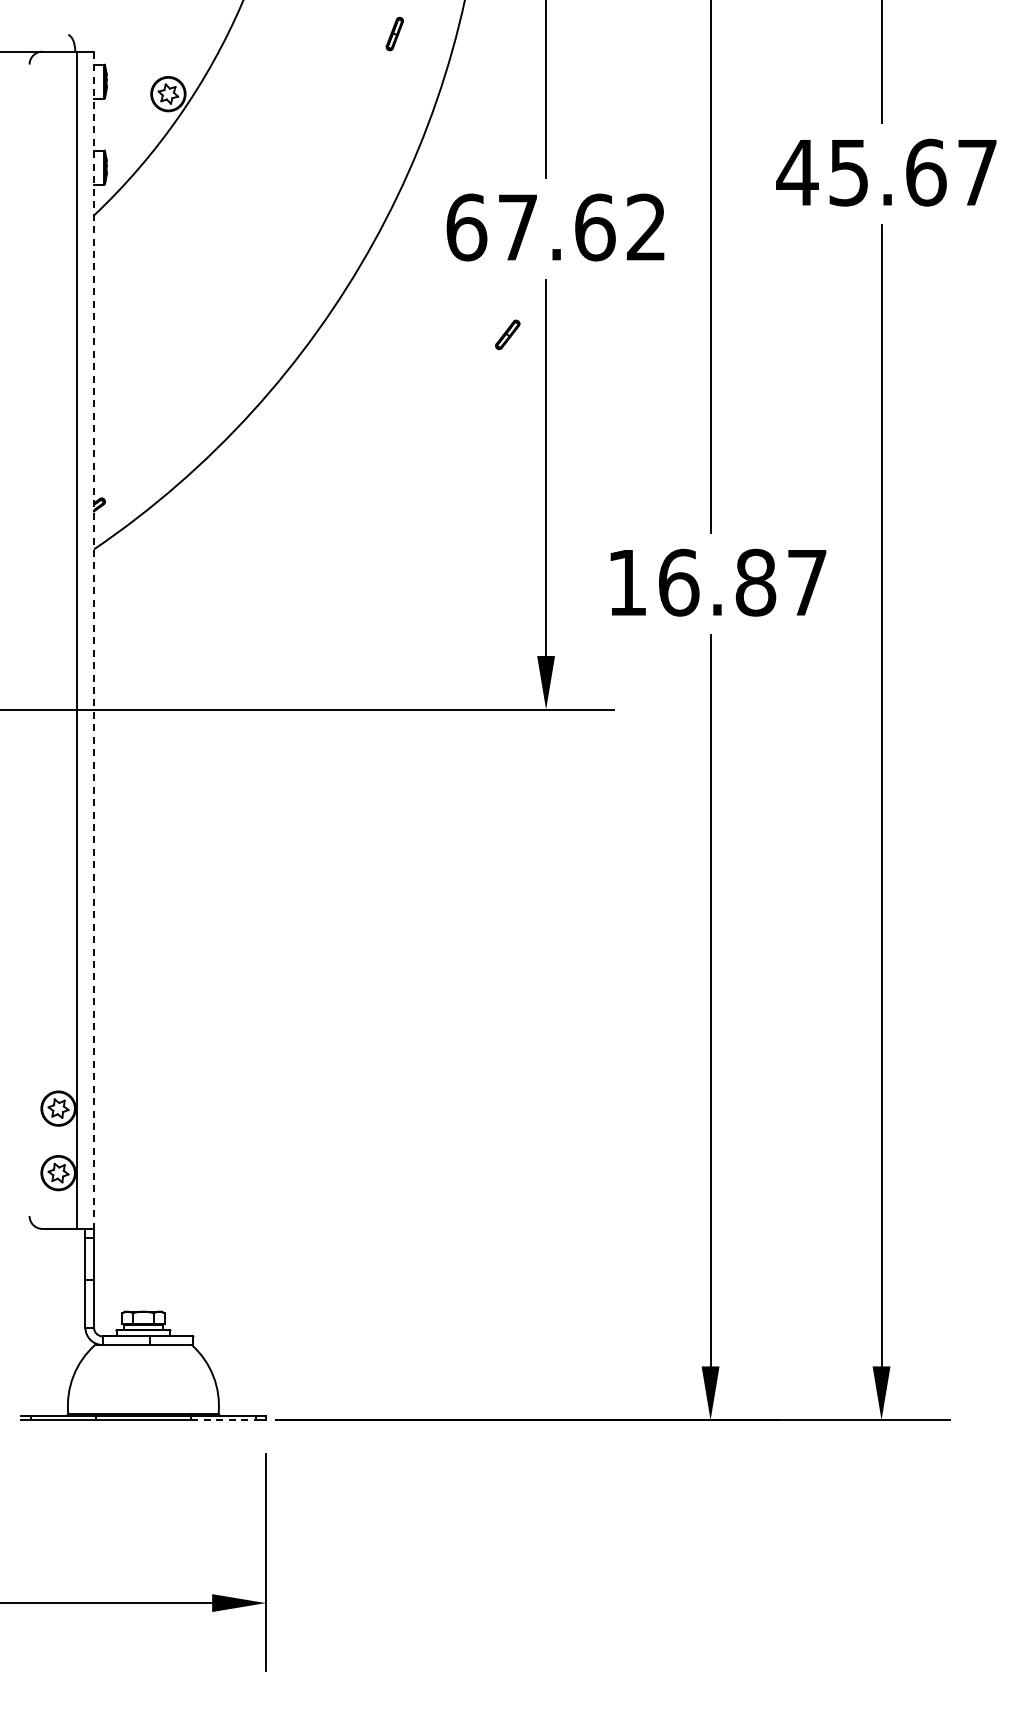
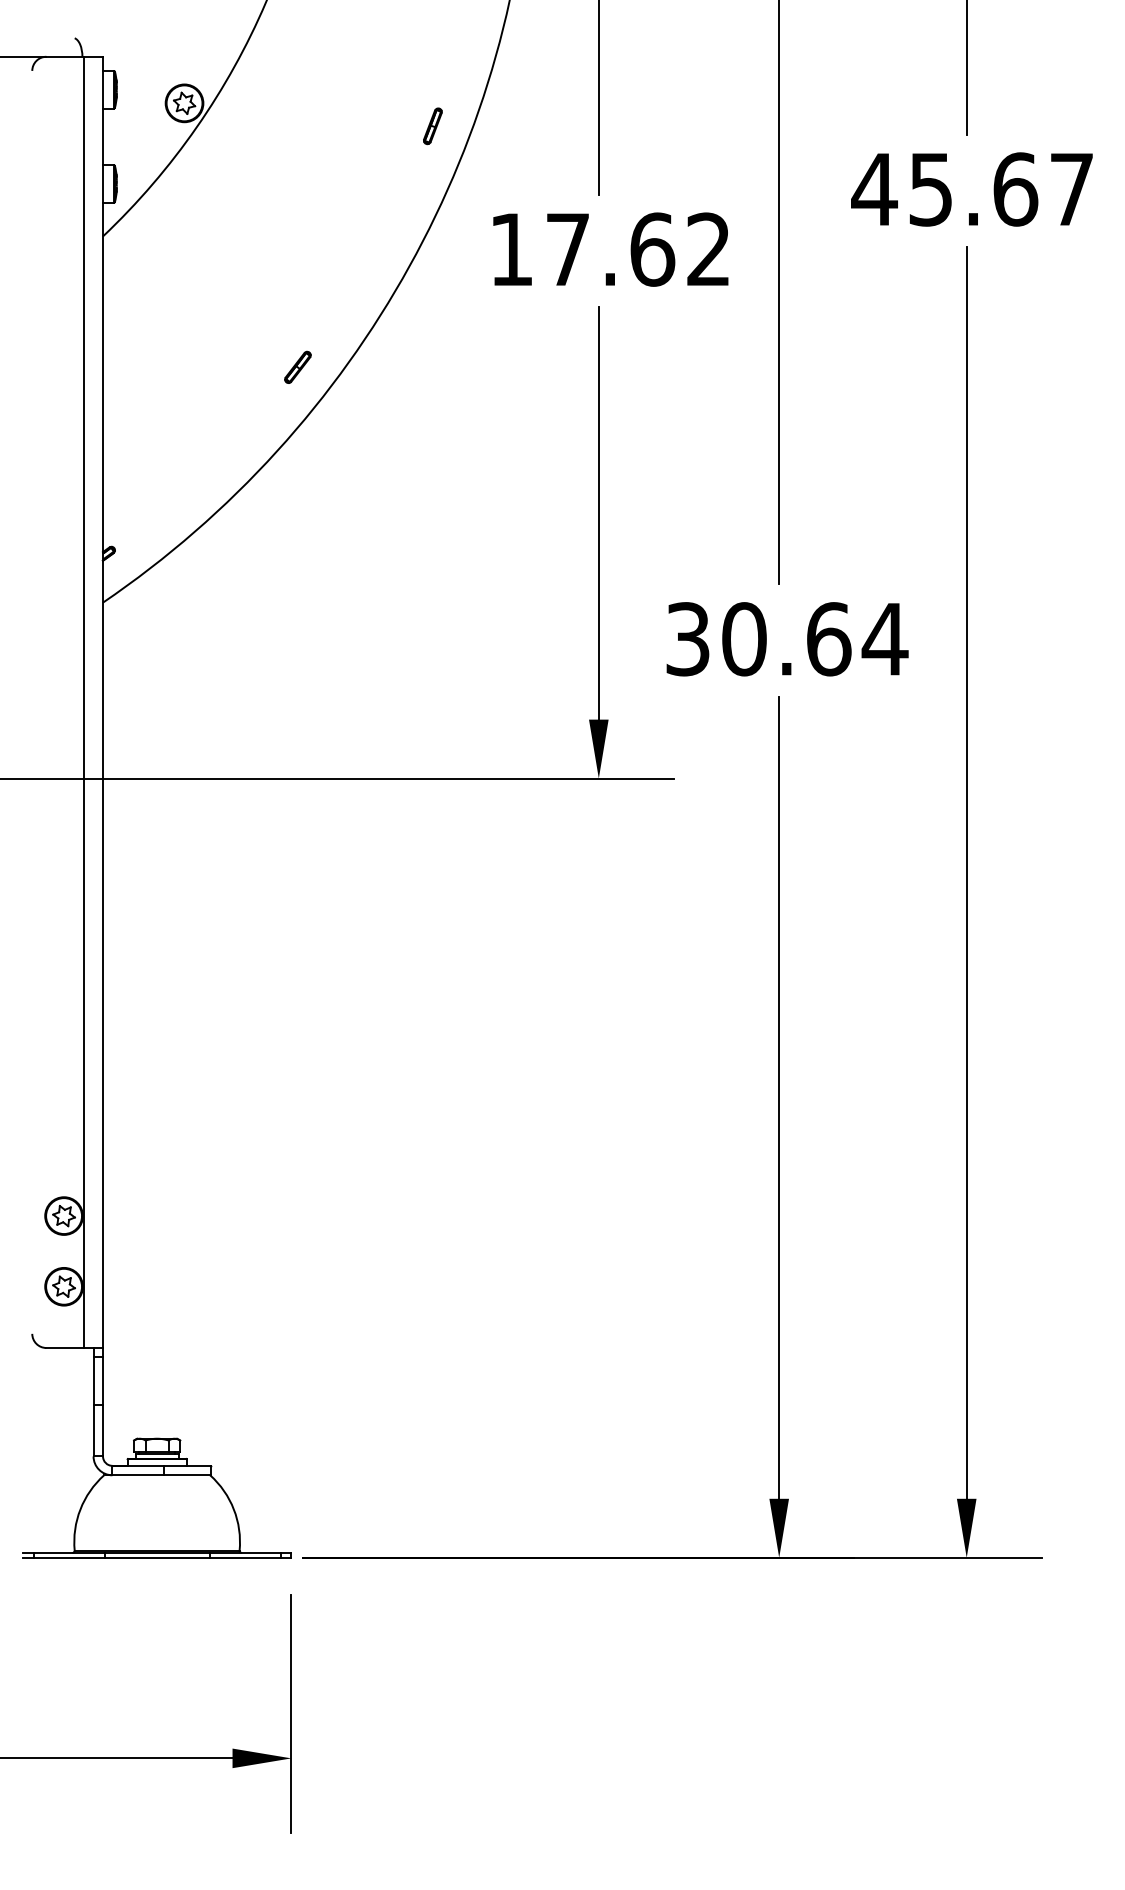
part: (394, 33) -> (432, 125), moved
text: (466, 227) -> (511, 249), 67.62 -> 17.62
part: (507, 334) -> (297, 366), moved
text: (718, 582) -> (787, 638), 16.87 -> 30.64
line: (94, 640) -> (103, 702), dashed -> solid
line: (224, 1420) -> (246, 1558), dashed -> solid

